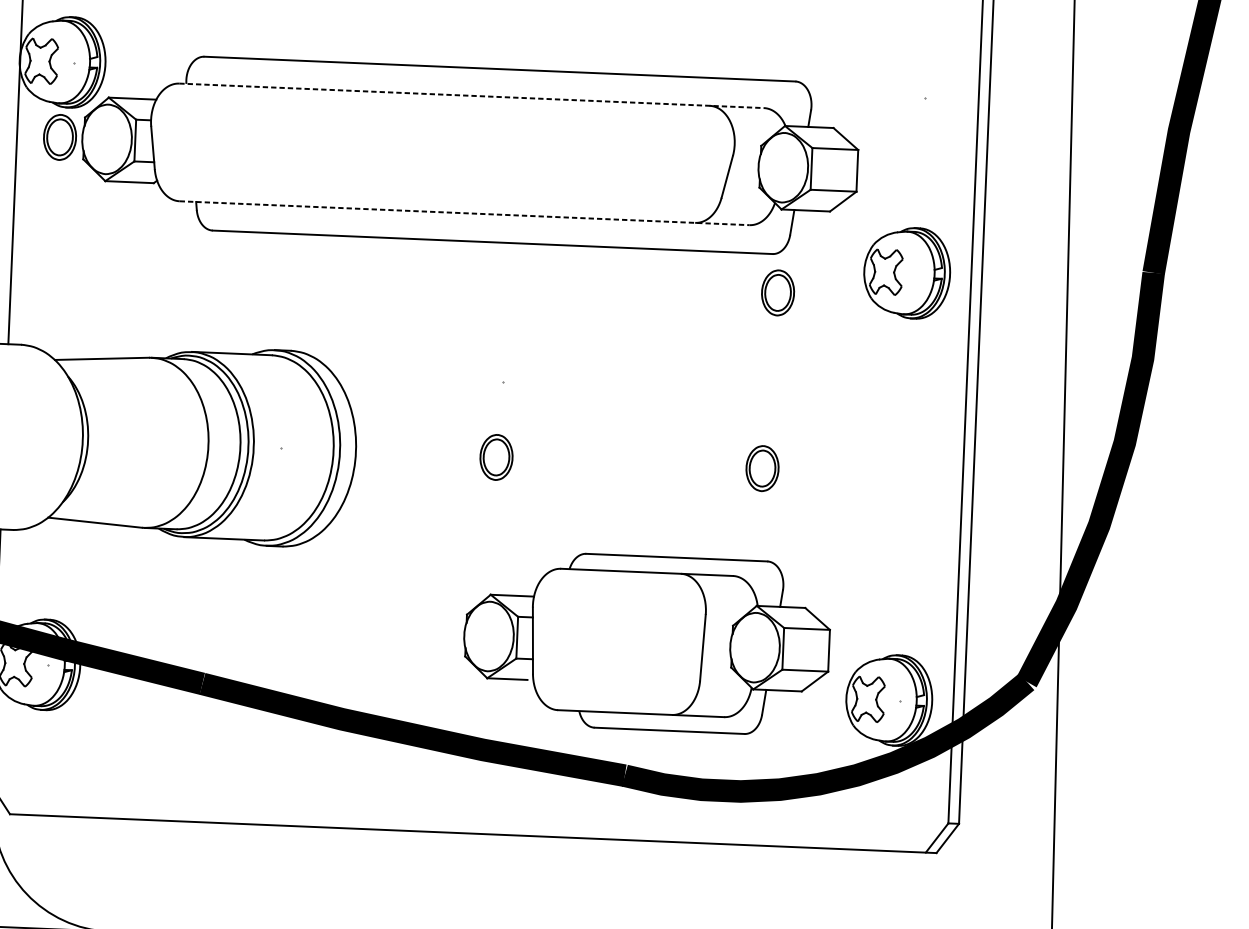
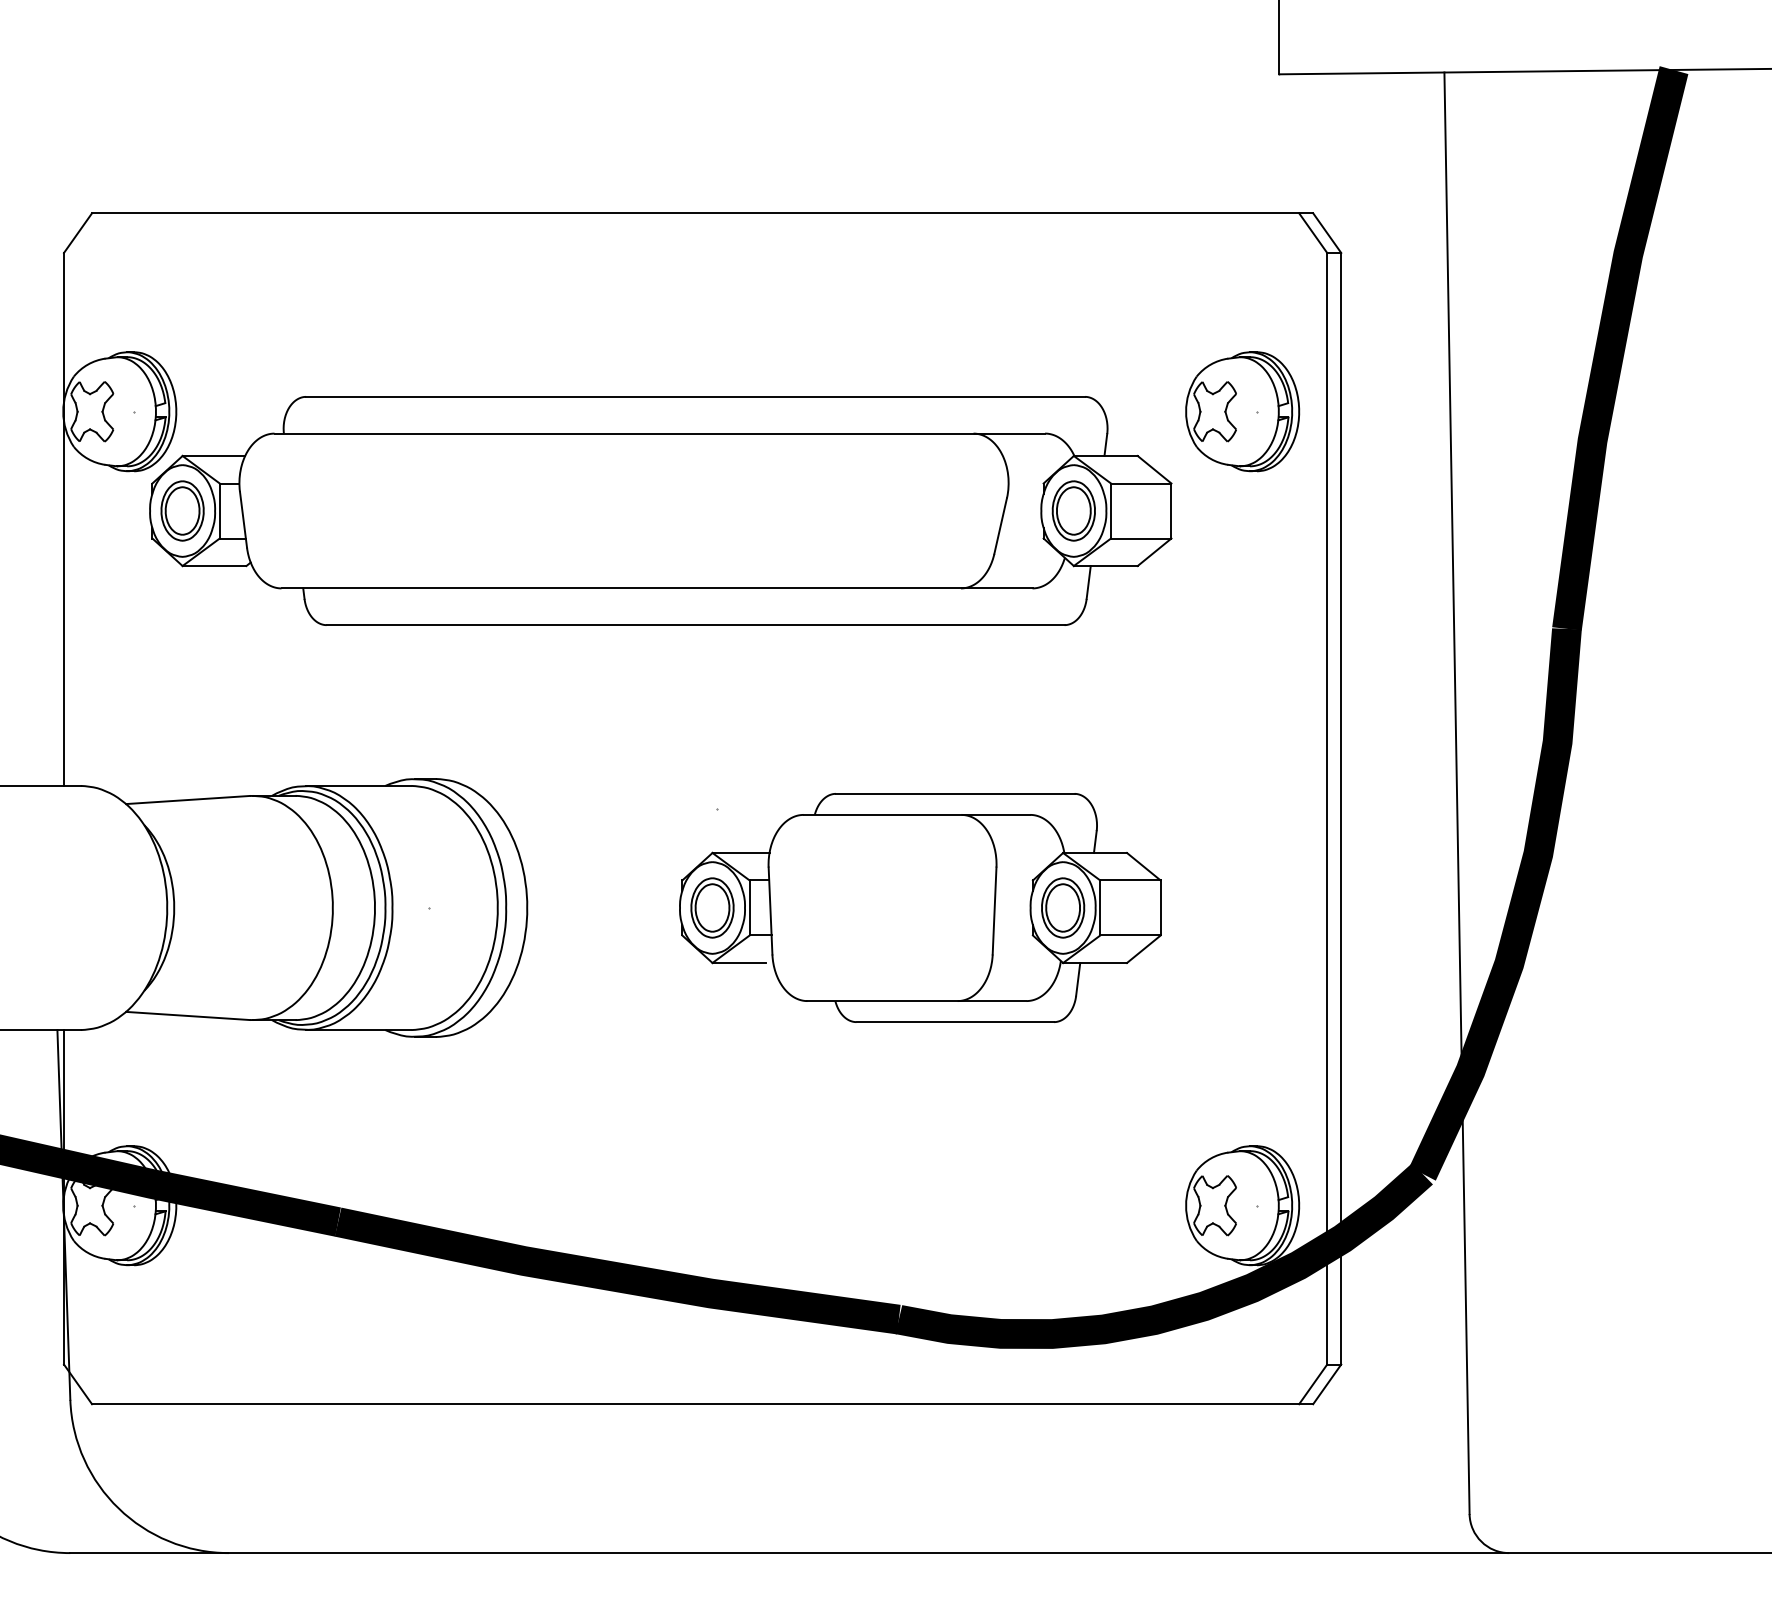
line: (472, 95) -> (660, 433), dashed -> solid
part: (59, 137) -> (182, 510), moved
line: (464, 213) -> (657, 588), dashed -> solid
part: (907, 272) -> (1242, 411), moved
part: (777, 292) -> (1073, 510), moved
part: (646, 642) -> (920, 907), moved

